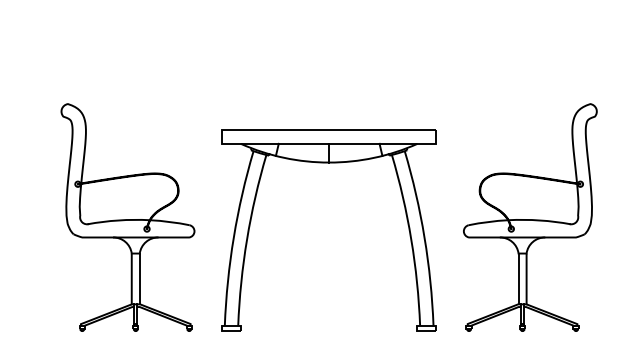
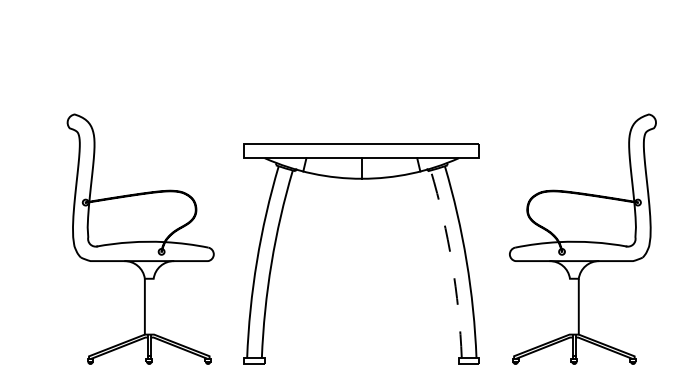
arc: (411, 239) -> (452, 263), solid -> dashed
line: (139, 278) -> (153, 306), removed
line: (518, 278) -> (569, 306), removed

